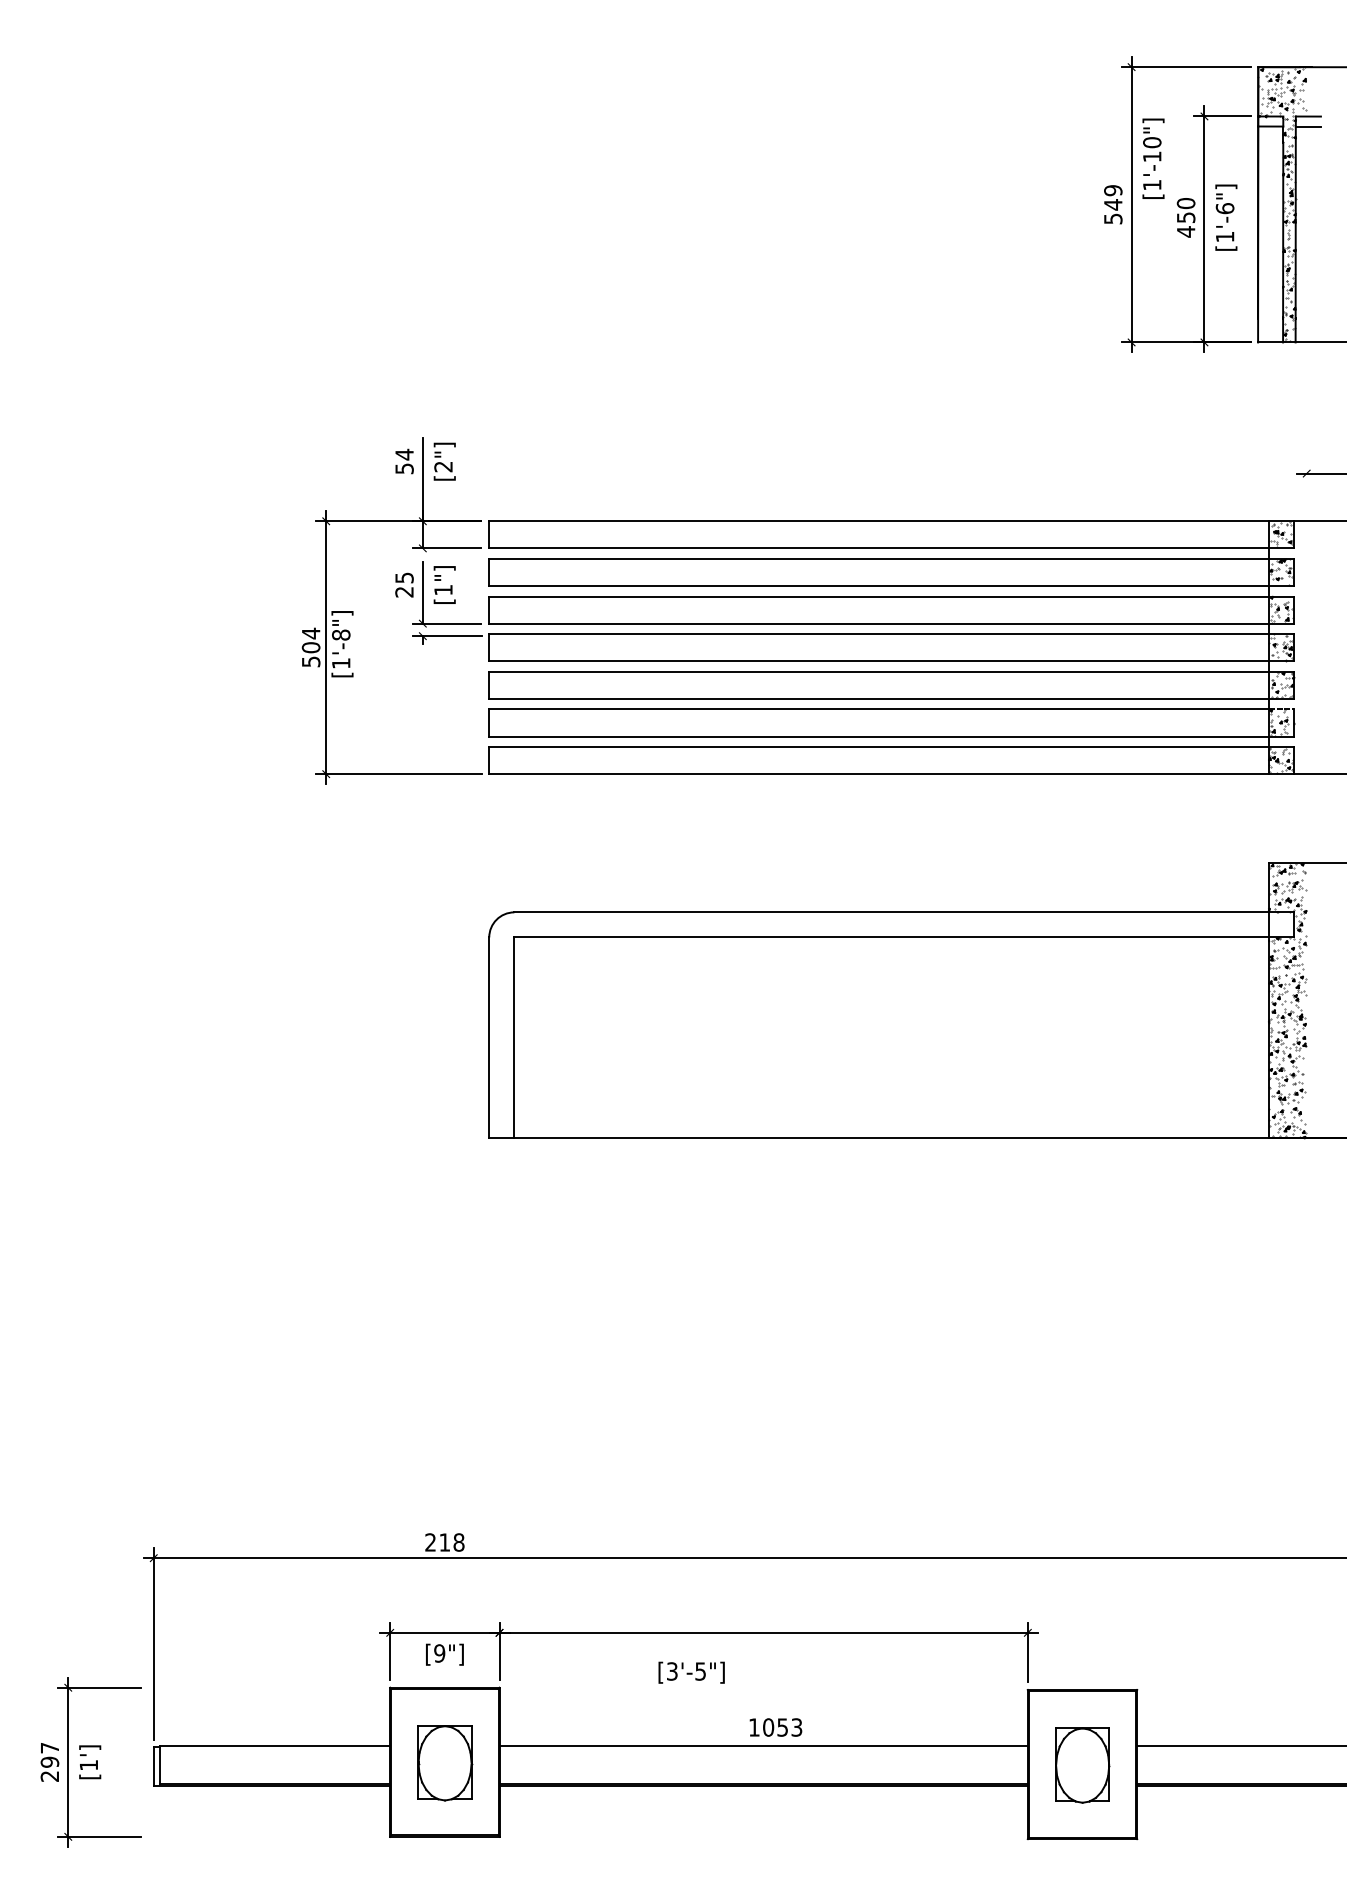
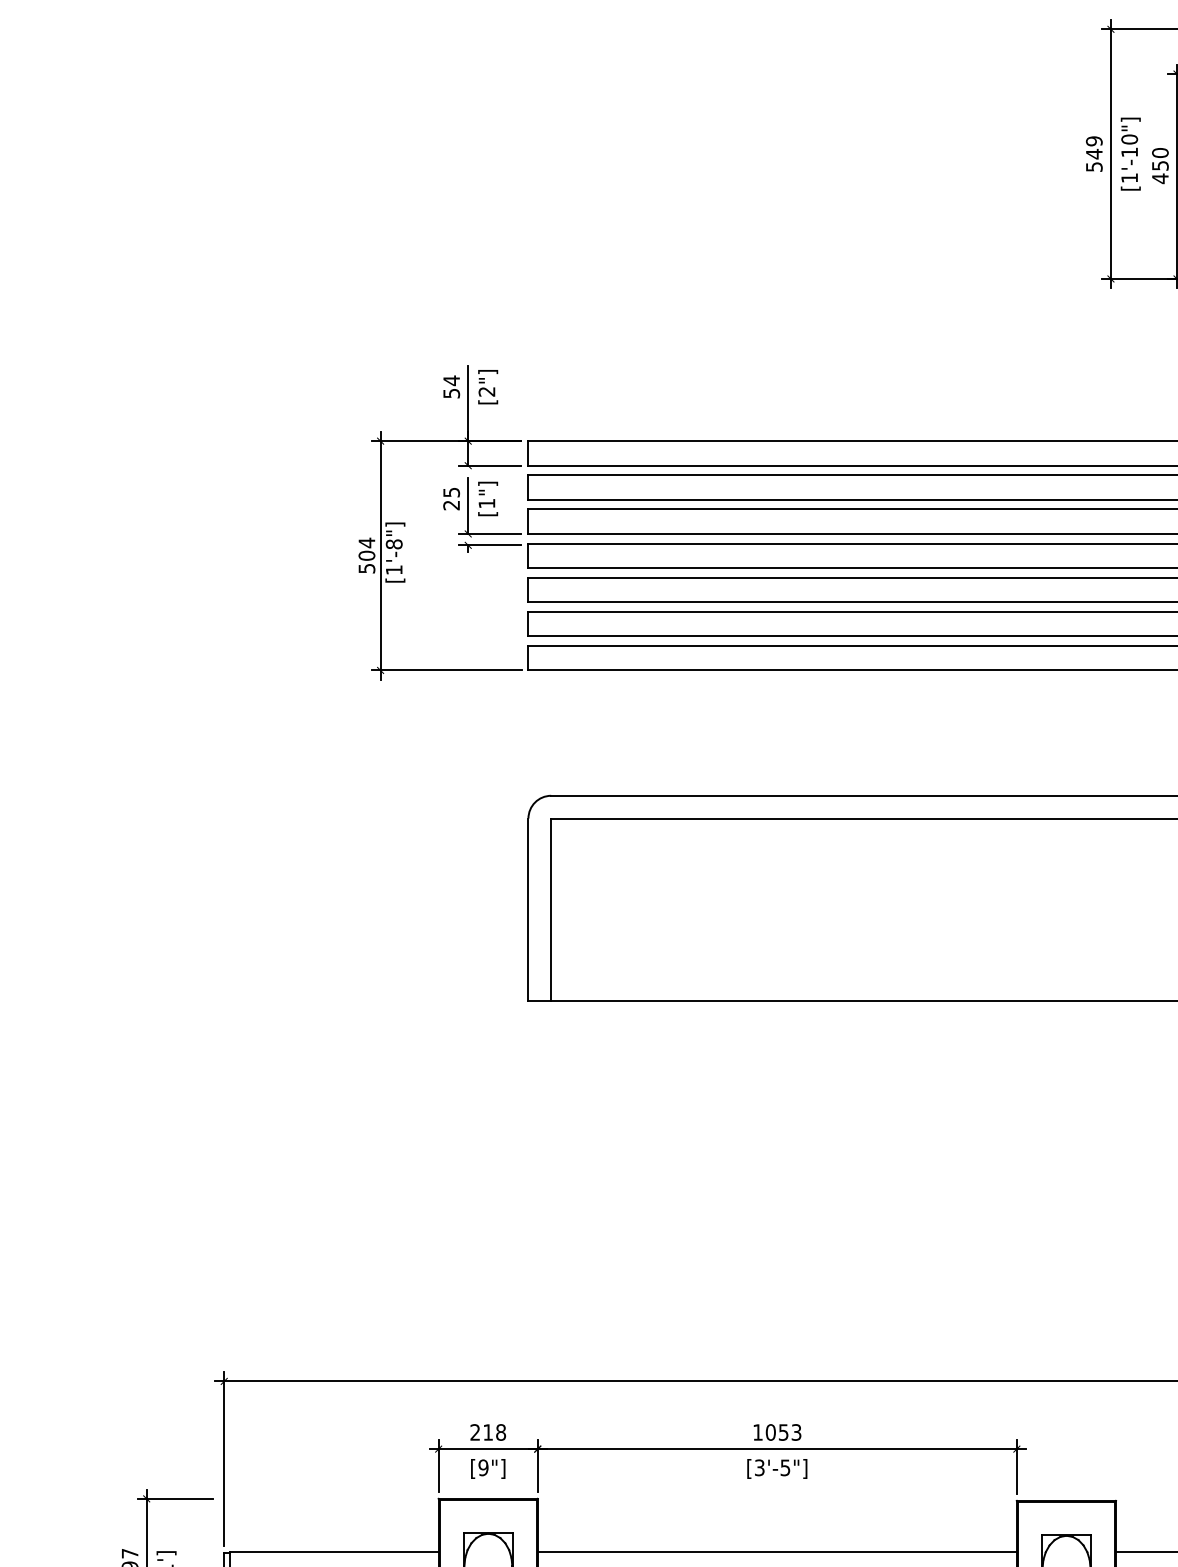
text: (1153, 158) -> (1130, 153), moved
text: (444, 1542) -> (487, 1432), moved
text: (691, 1672) -> (777, 1468), moved
text: (775, 1727) -> (777, 1432), moved

